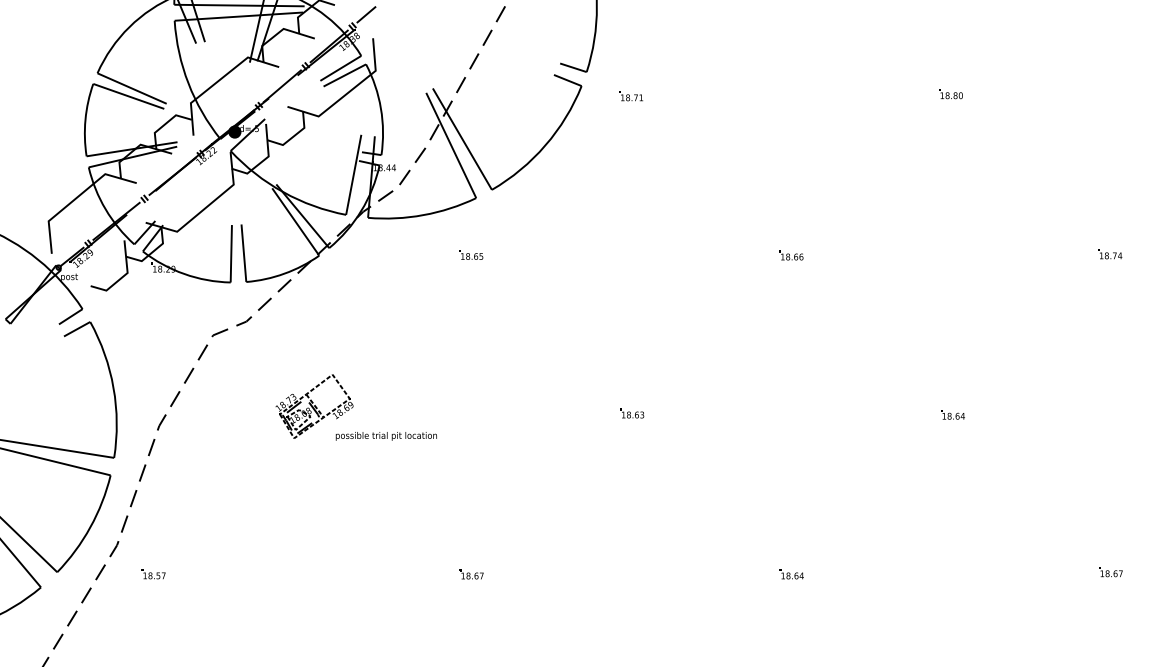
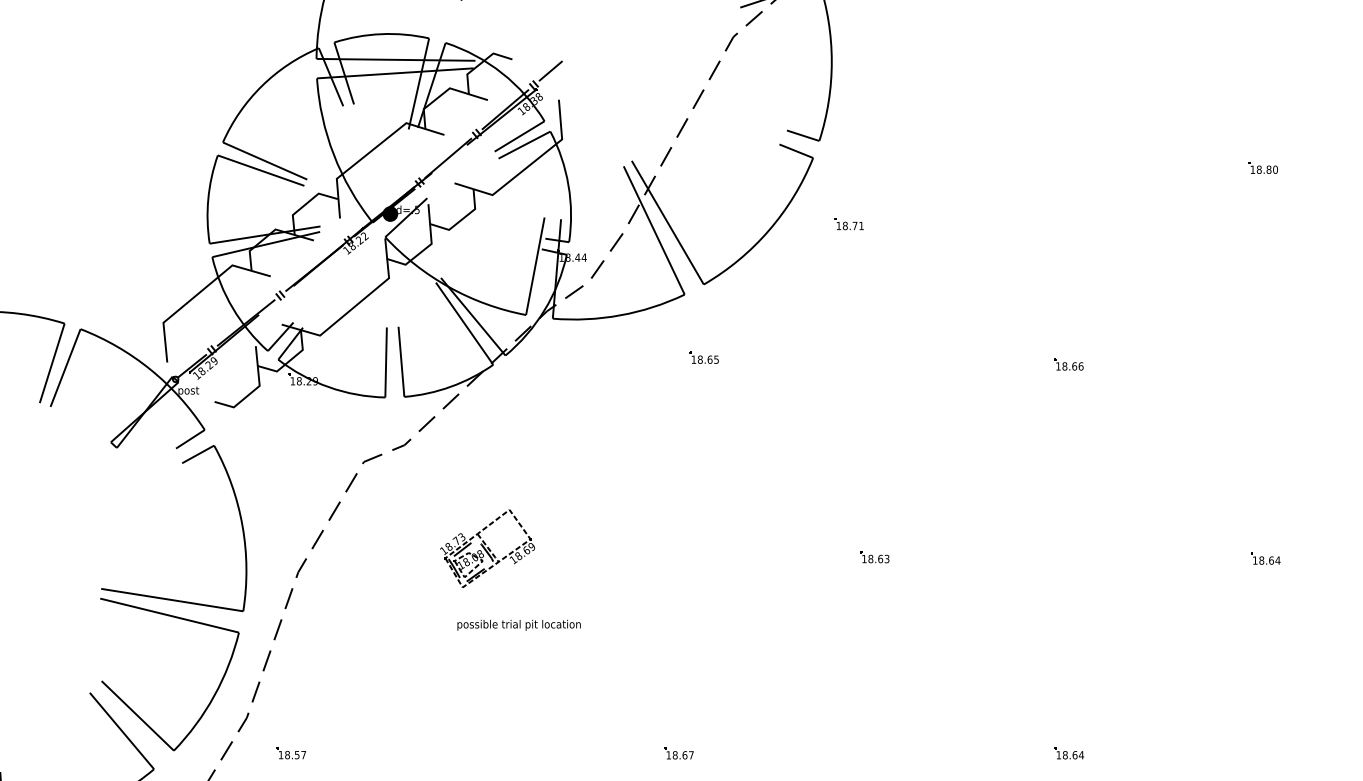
part: (631, 96) -> (849, 224), moved
part: (471, 254) -> (704, 357), moved
text: (385, 436) -> (517, 625), moved

